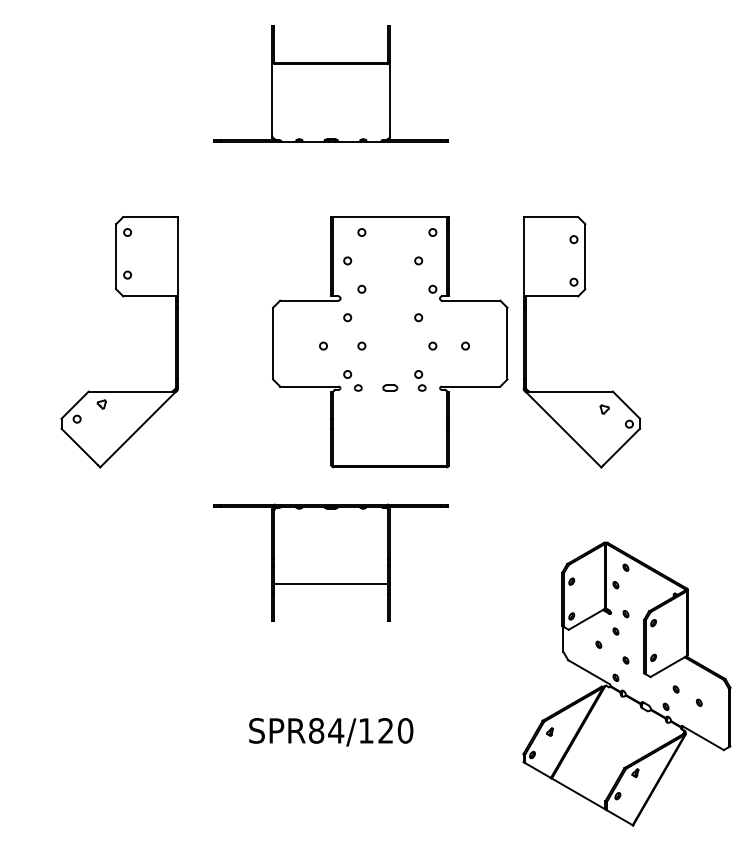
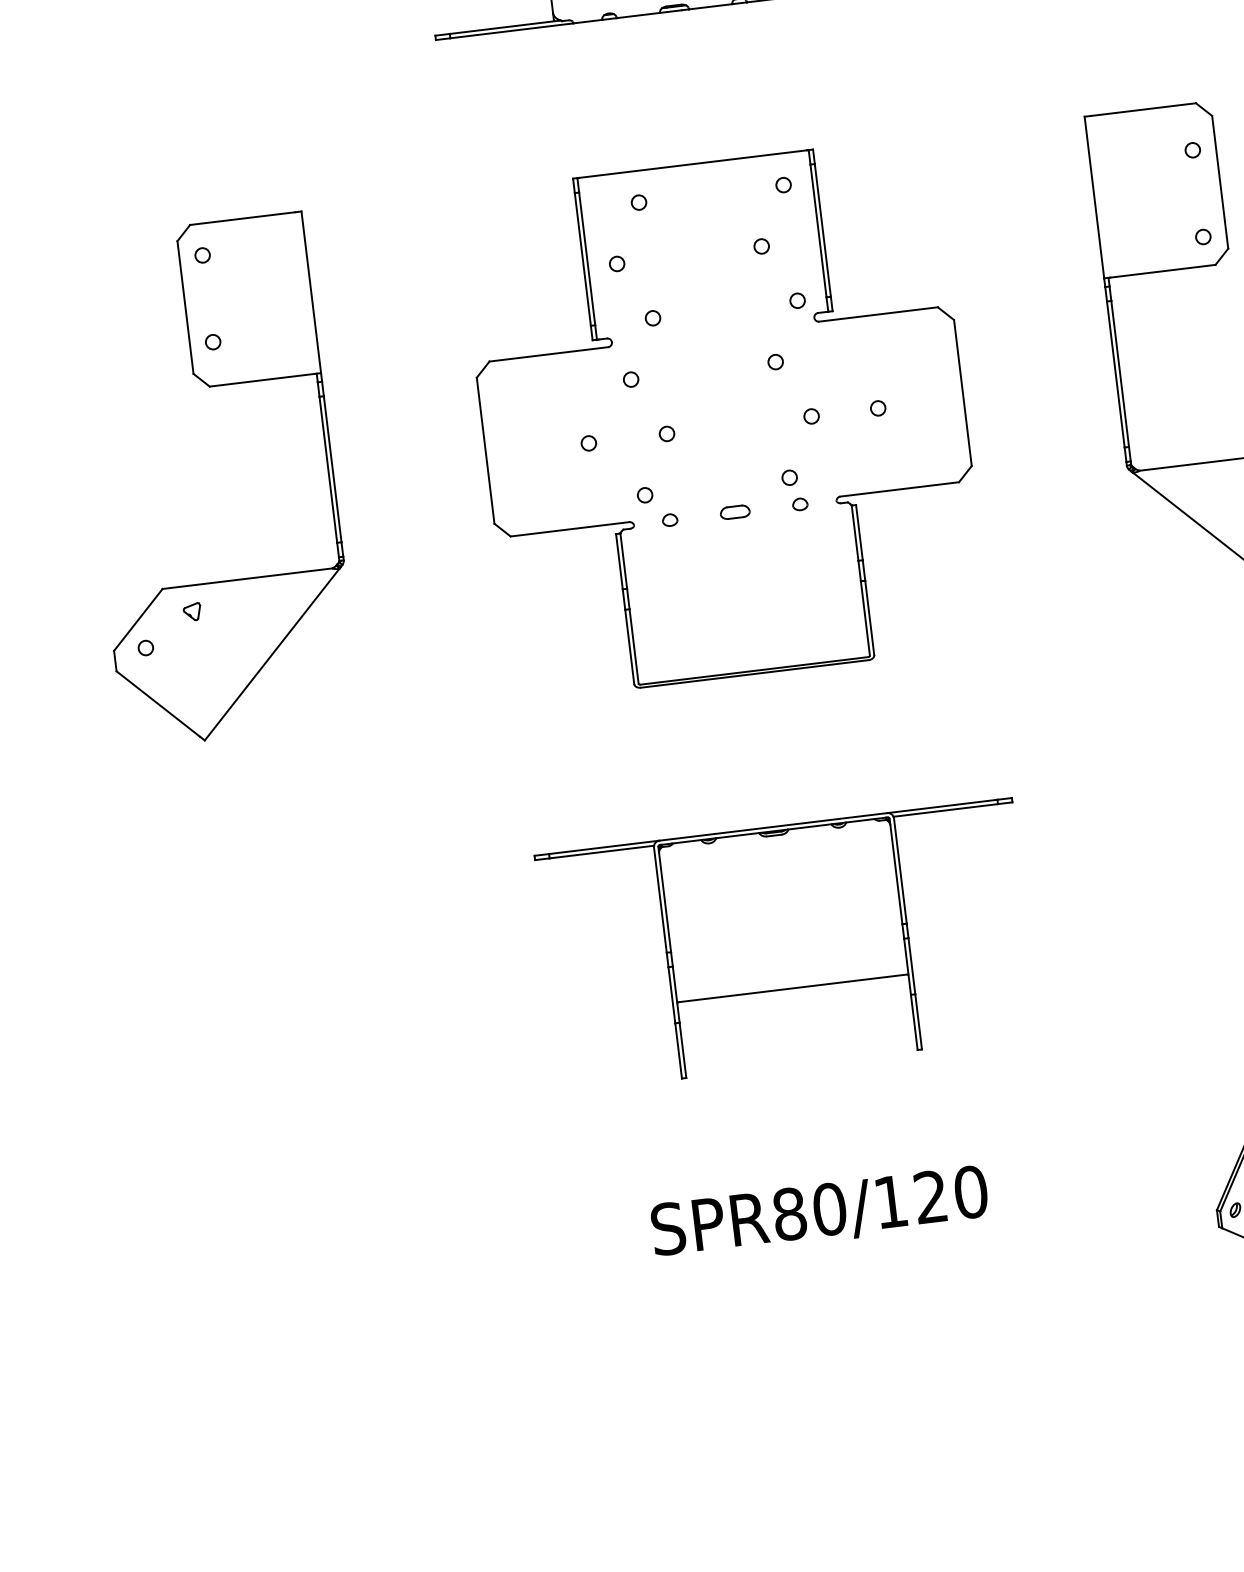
part: (123, 297) -> (210, 388), moved
part: (390, 342) -> (724, 419), moved
part: (330, 562) -> (785, 945), moved
text: (336, 730) -> (830, 1208), SPR84/120 -> SPR80/120

